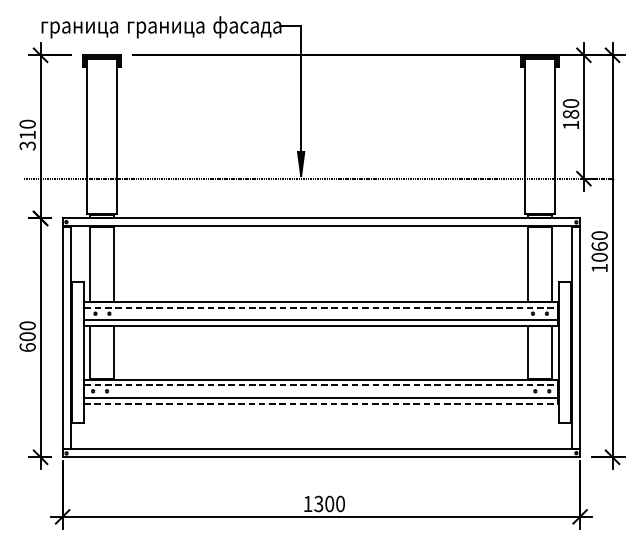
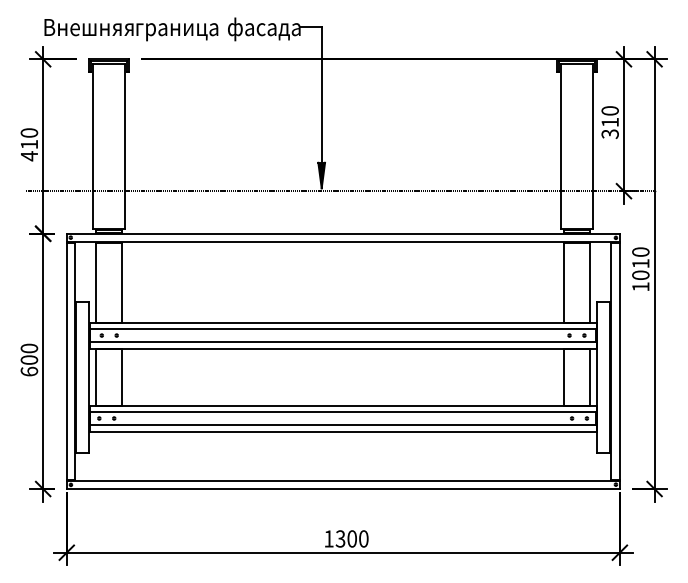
text: (82, 28) -> (88, 30), граница -> Внешняя
text: (570, 120) -> (609, 128), 180 -> 310
text: (27, 146) -> (29, 156), 310 -> 410
text: (599, 246) -> (640, 263), 1060 -> 1010
line: (321, 308) -> (343, 329), dashed -> solid
line: (321, 385) -> (343, 412), dashed -> solid
line: (321, 403) -> (343, 431), dashed -> solid

